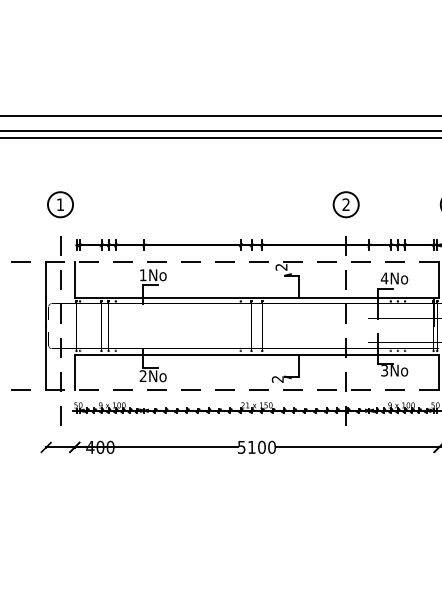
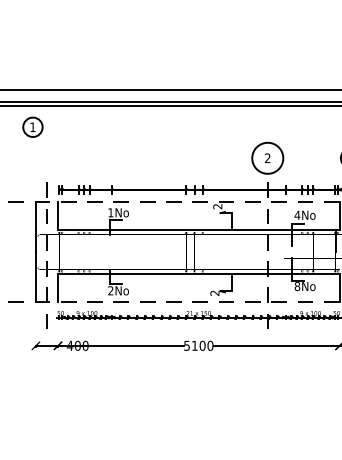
part: (59, 203) -> (32, 126), moved
circle: (345, 204) -> (267, 158), size x1.6
text: (384, 370) -> (297, 286), 3No -> 8No

